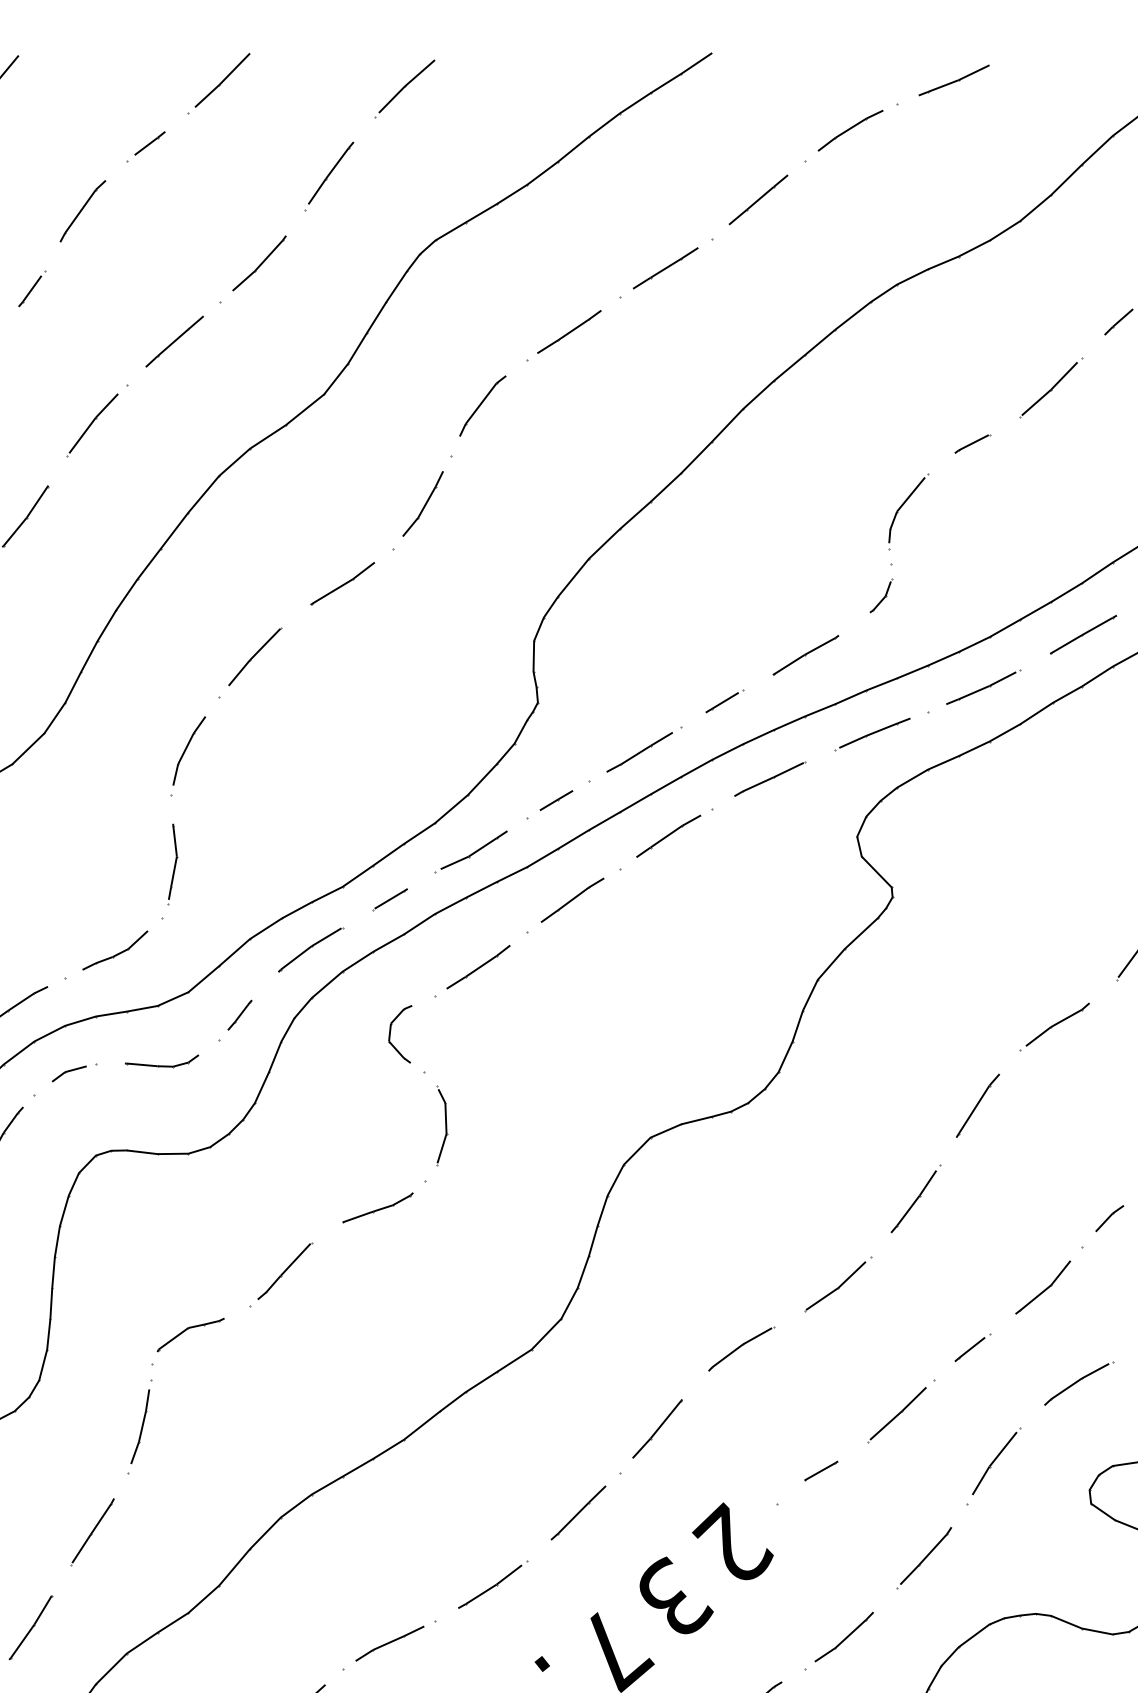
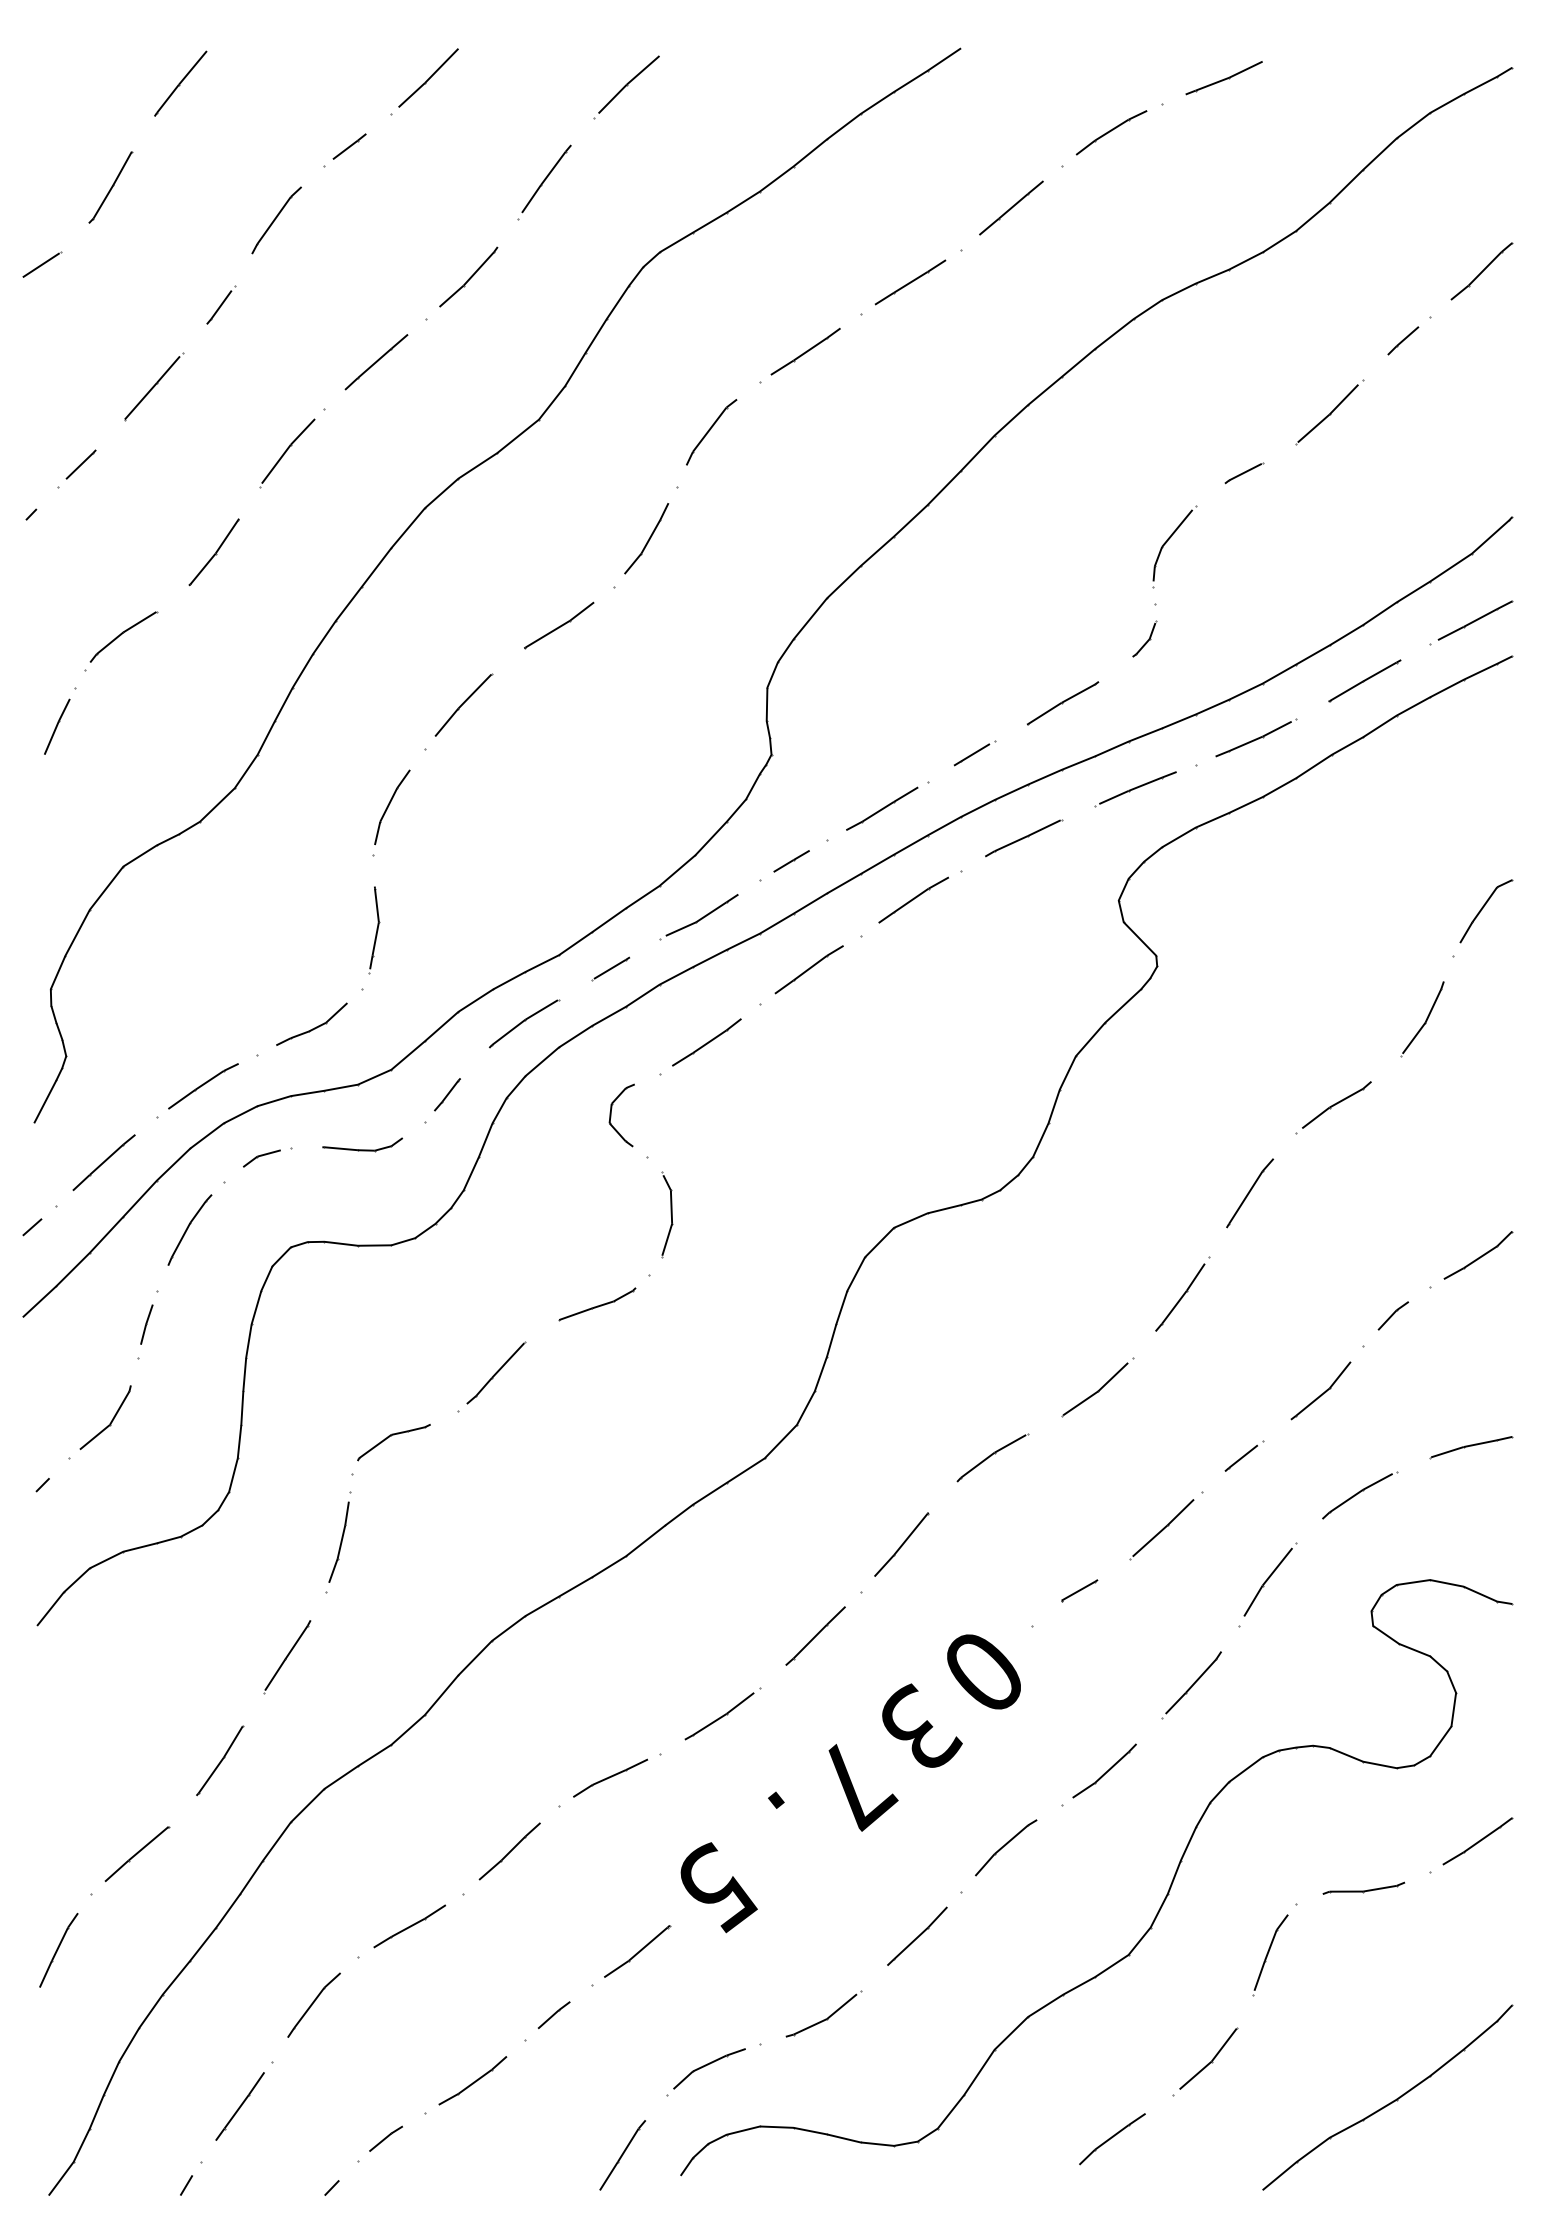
text: (732, 1540) -> (983, 1666), 2 -> 0

